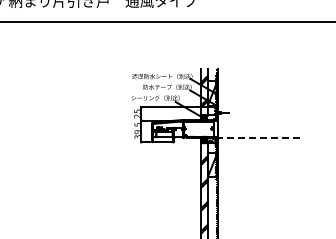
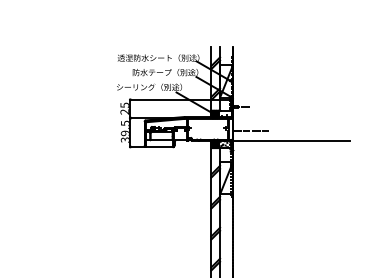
line: (231, 130) -> (252, 131), added
line: (259, 137) -> (290, 140), dashed -> solid

